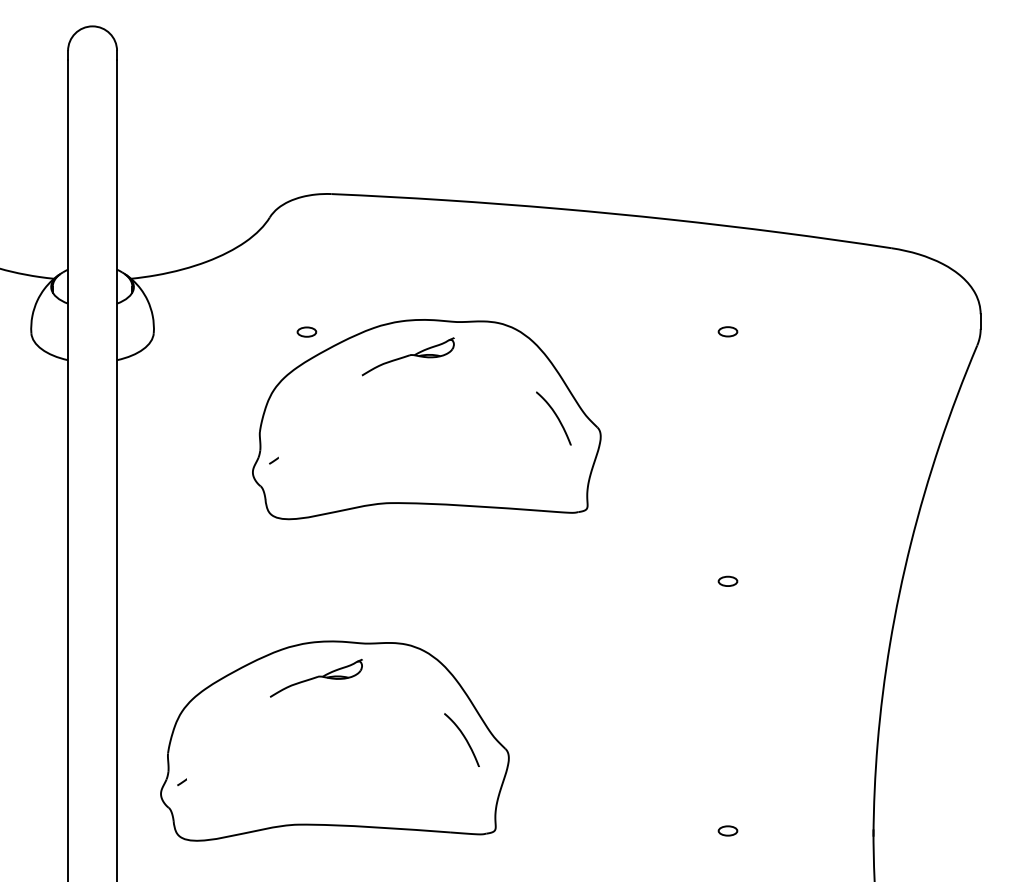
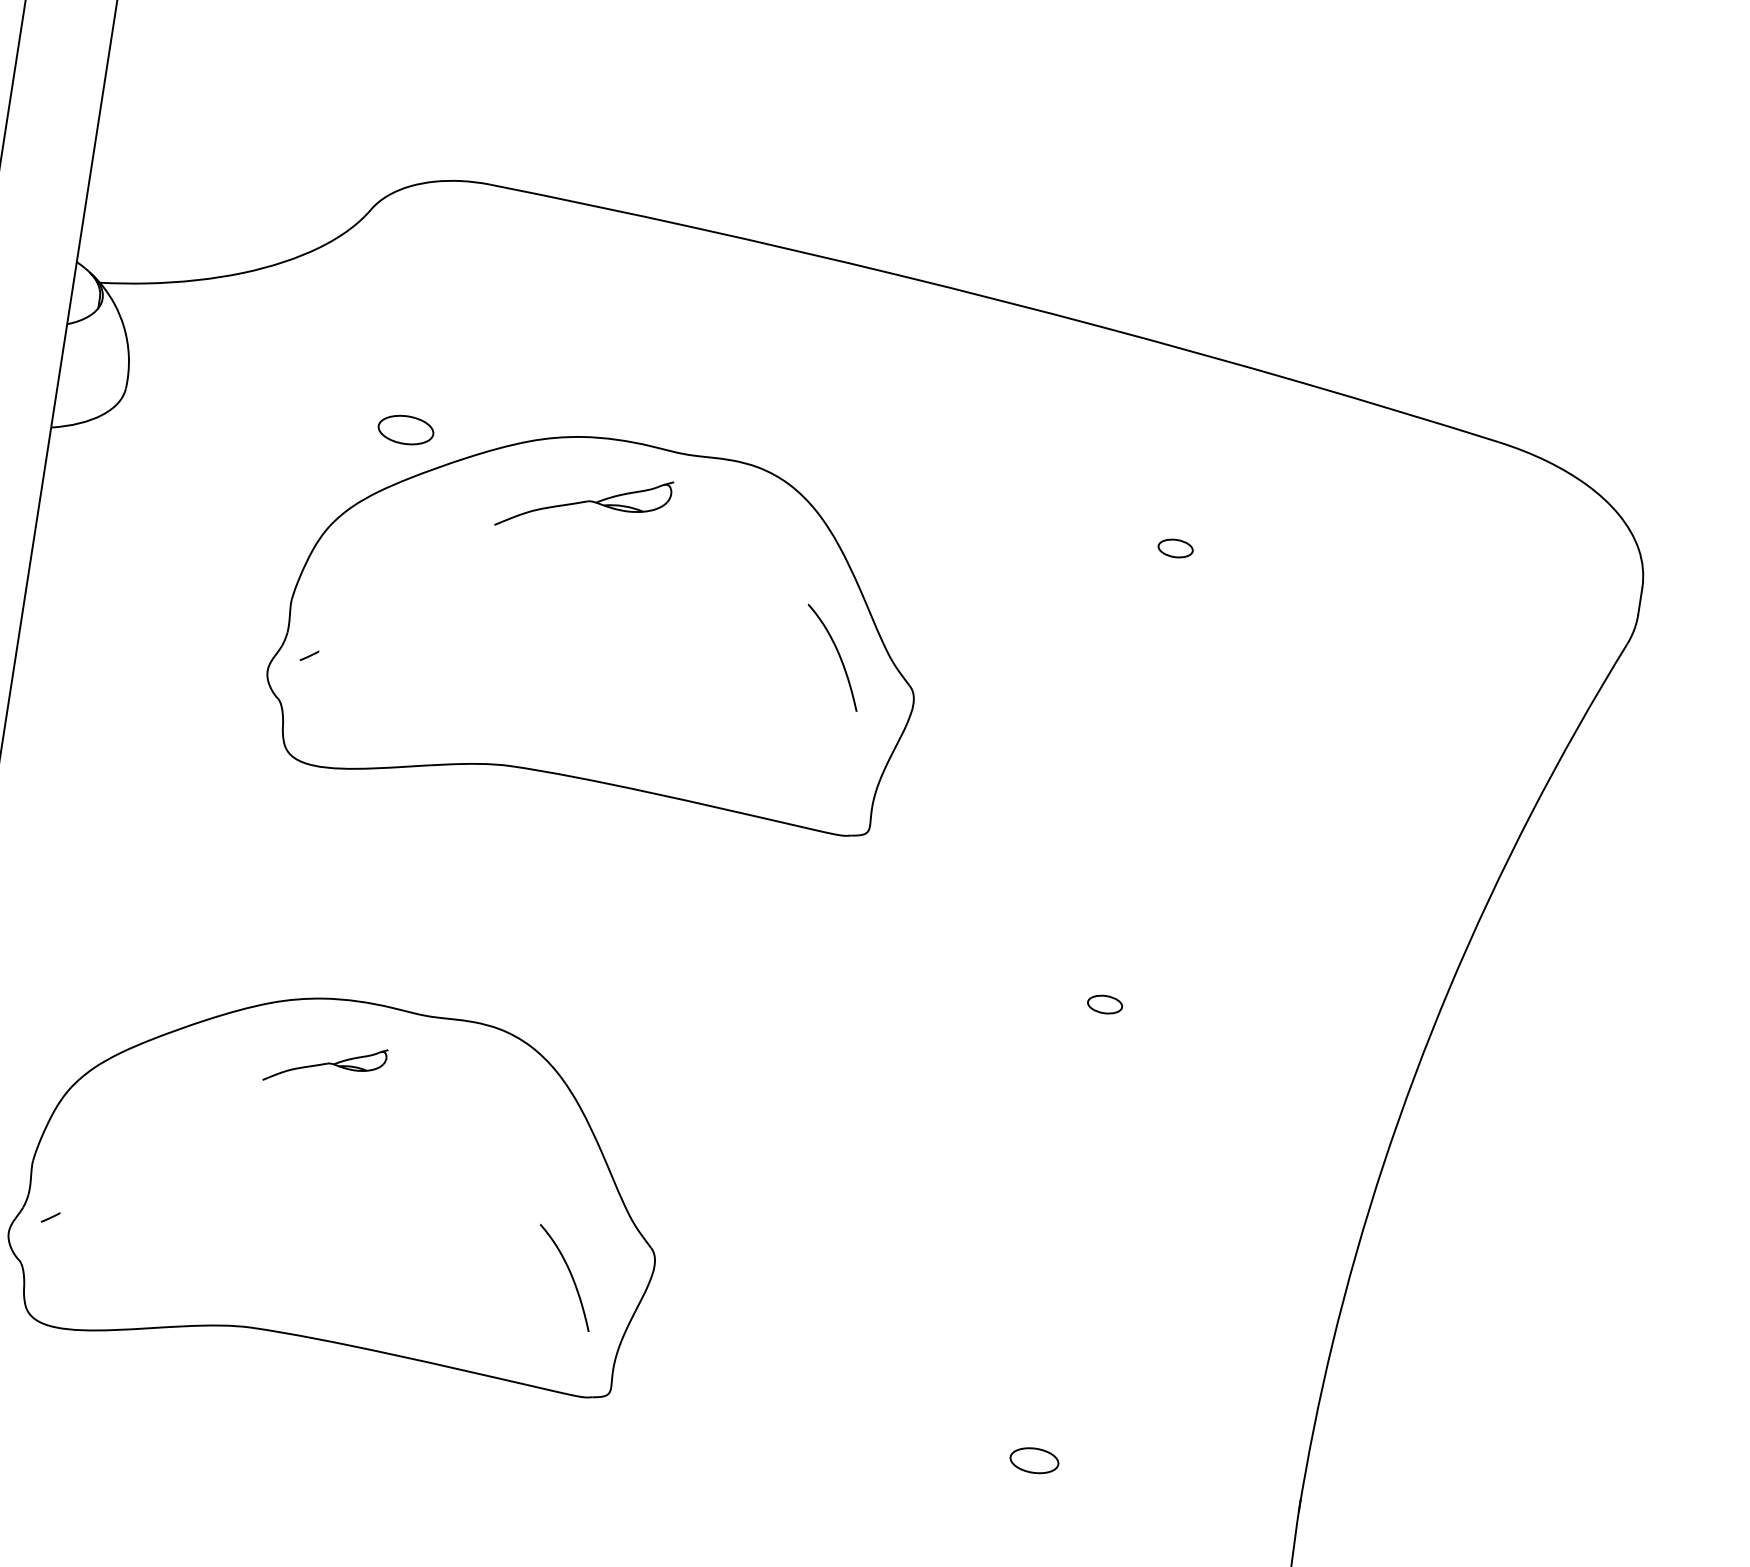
part: (306, 331) -> (405, 428), size x1.6
part: (316, 677) -> (325, 1063), size x0.7
curve: (463, 737) -> (568, 1273), moved
part: (727, 830) -> (1033, 1459), size x1.4

